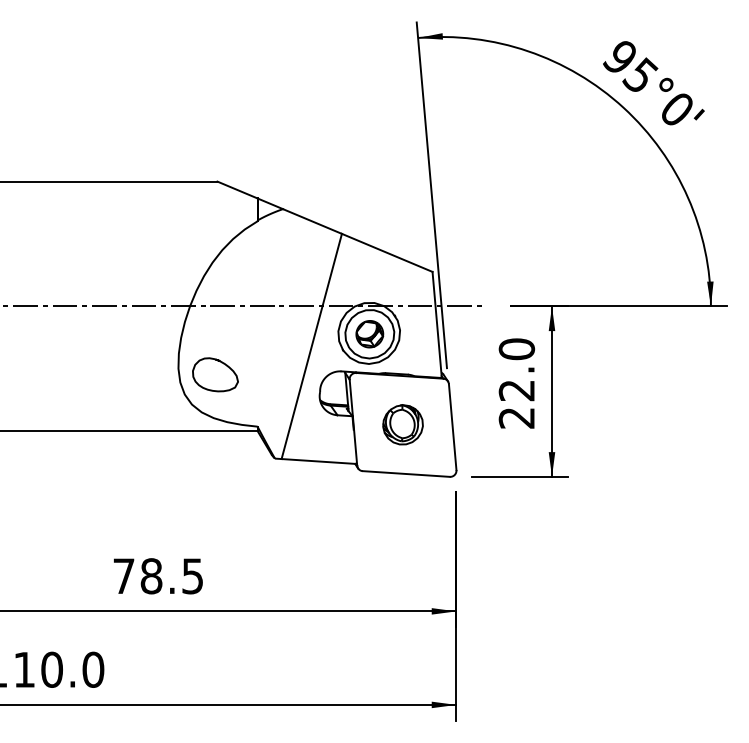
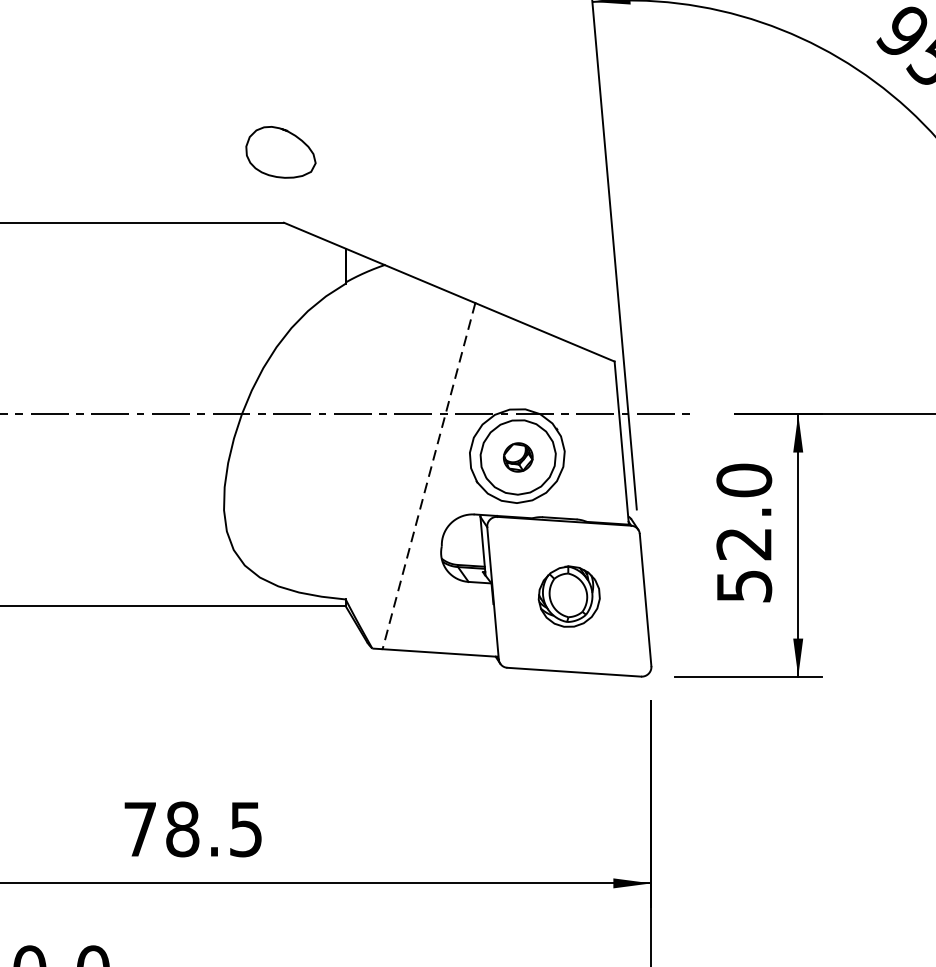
part: (369, 334) -> (517, 457), size x0.7
line: (311, 346) -> (428, 476), solid -> dashed
curve: (221, 363) -> (290, 134), moved
text: (516, 418) -> (743, 586), 22.0 -> 52.0

